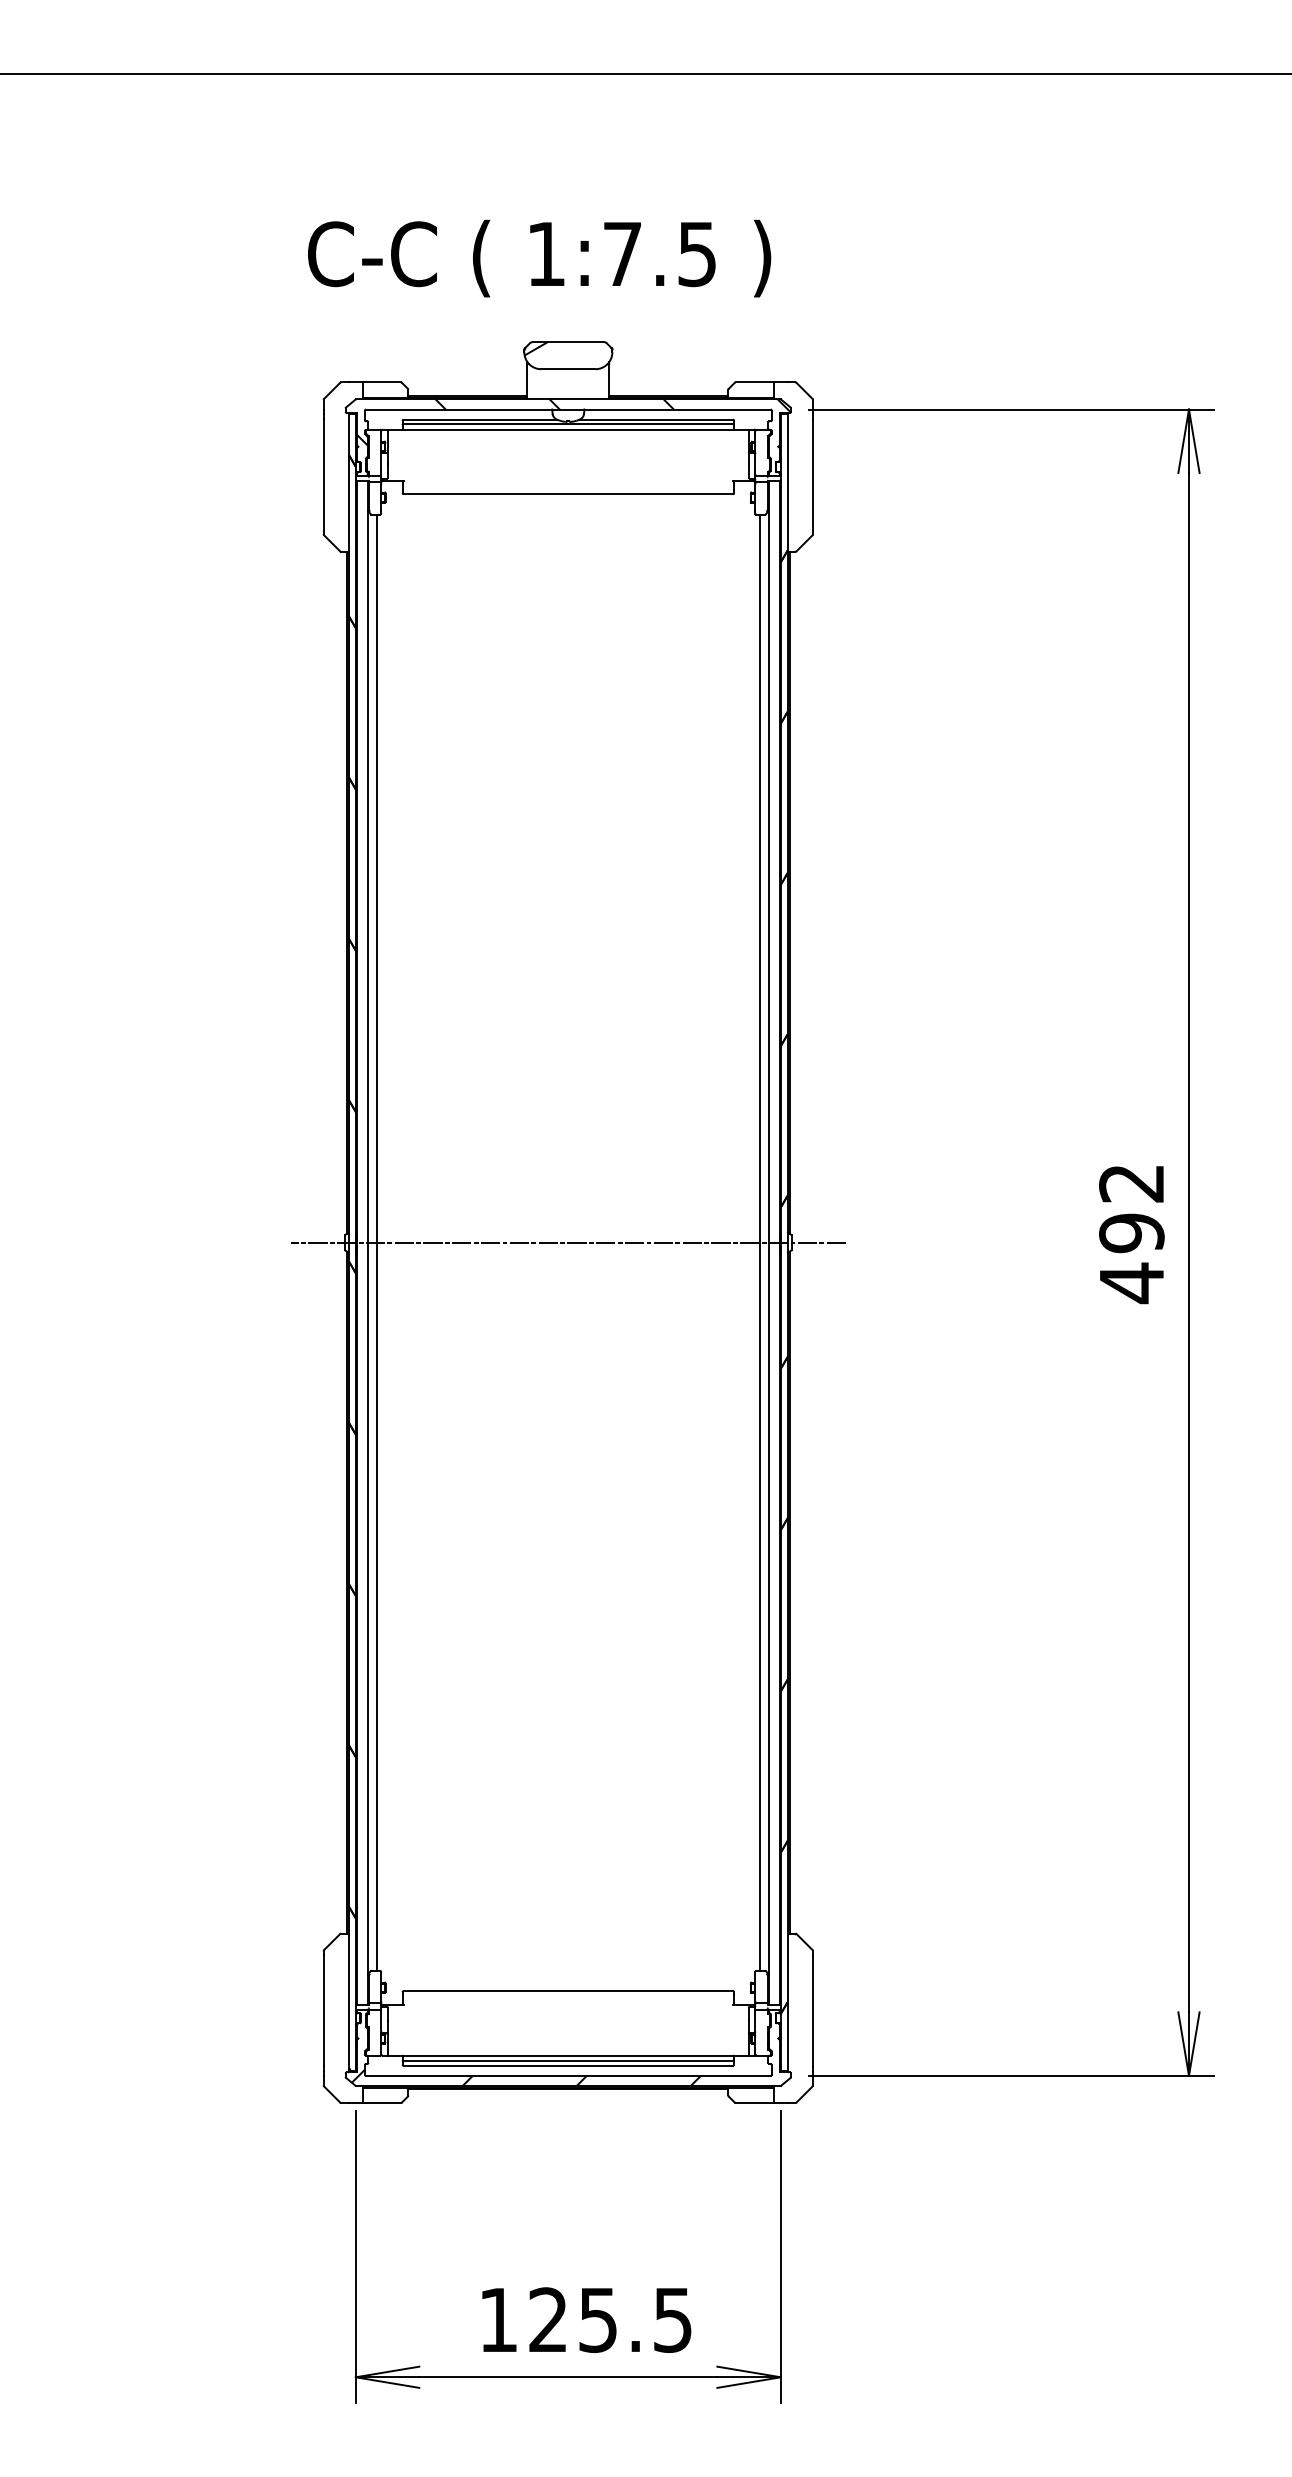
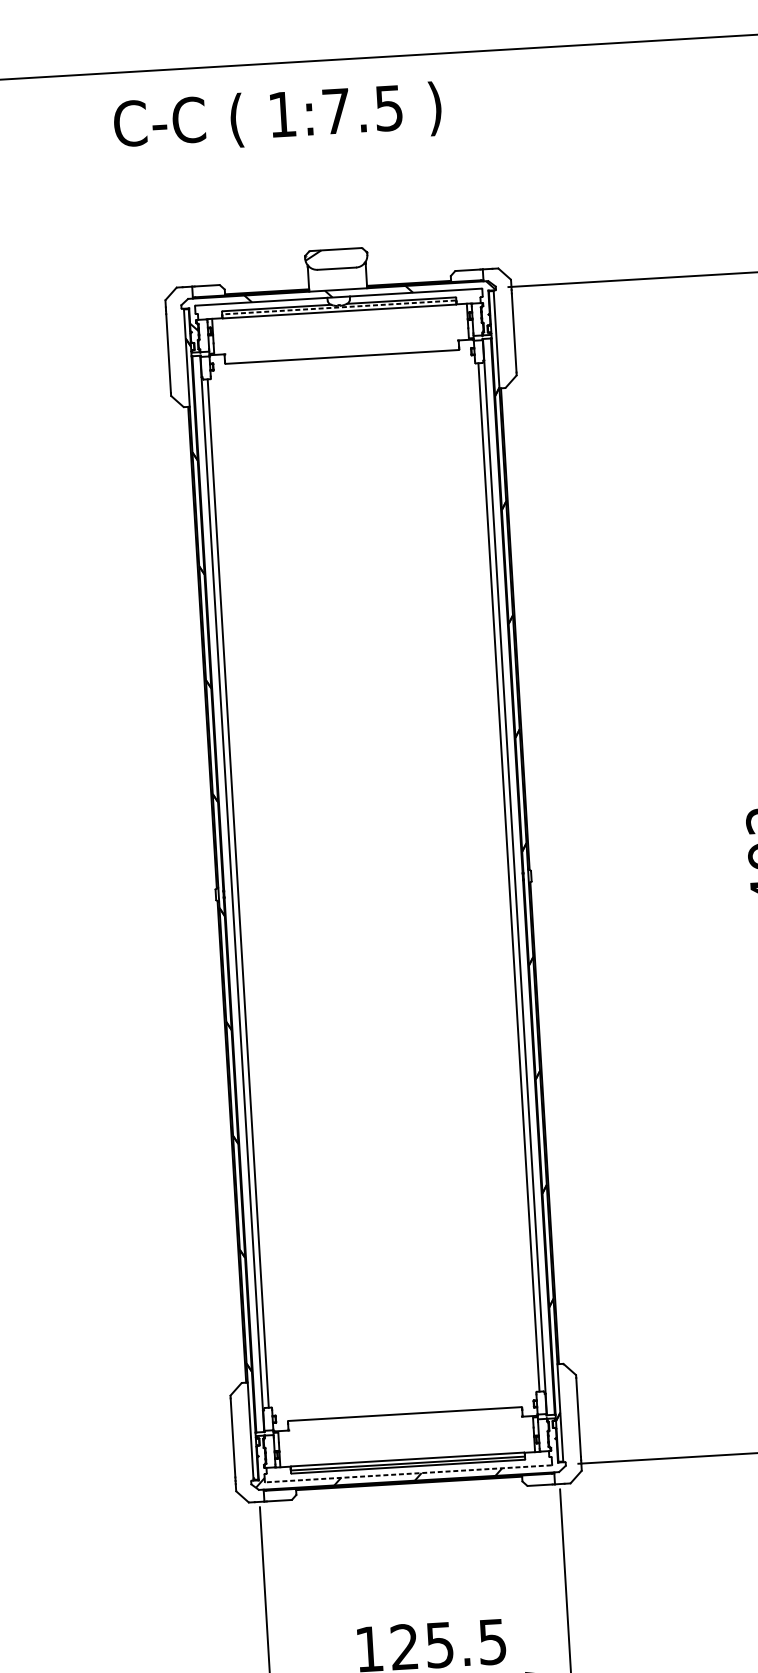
text: (539, 258) -> (277, 117), moved
line: (568, 424) -> (339, 307), solid -> dashed
line: (568, 1242) -> (373, 885), removed
line: (567, 2075) -> (407, 1473), solid -> dashed

